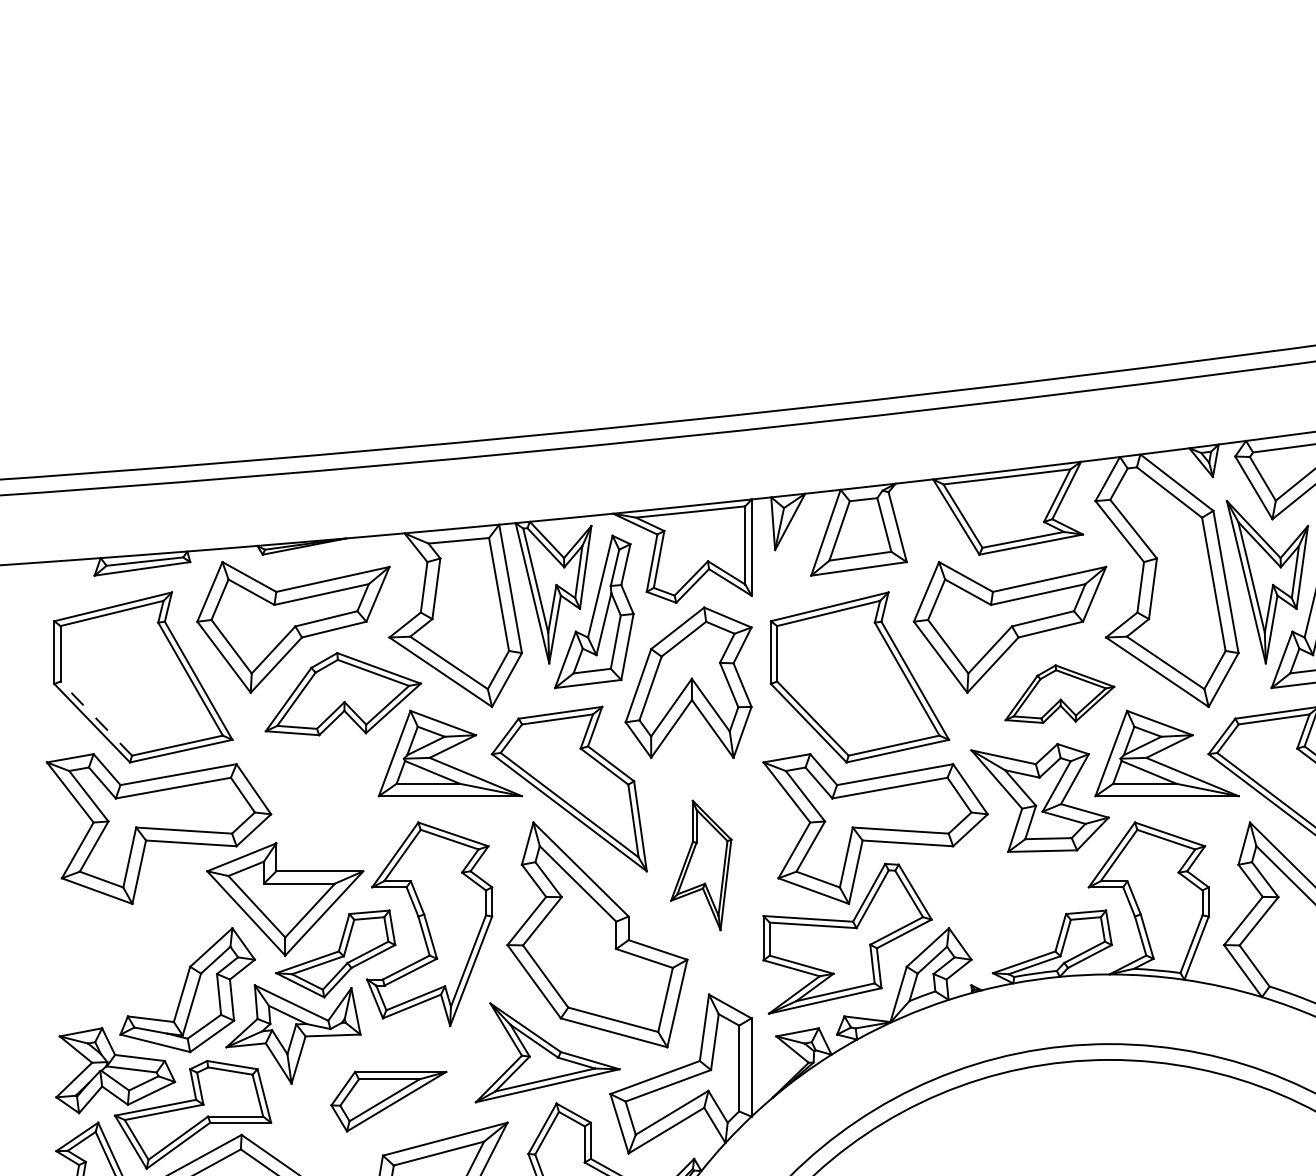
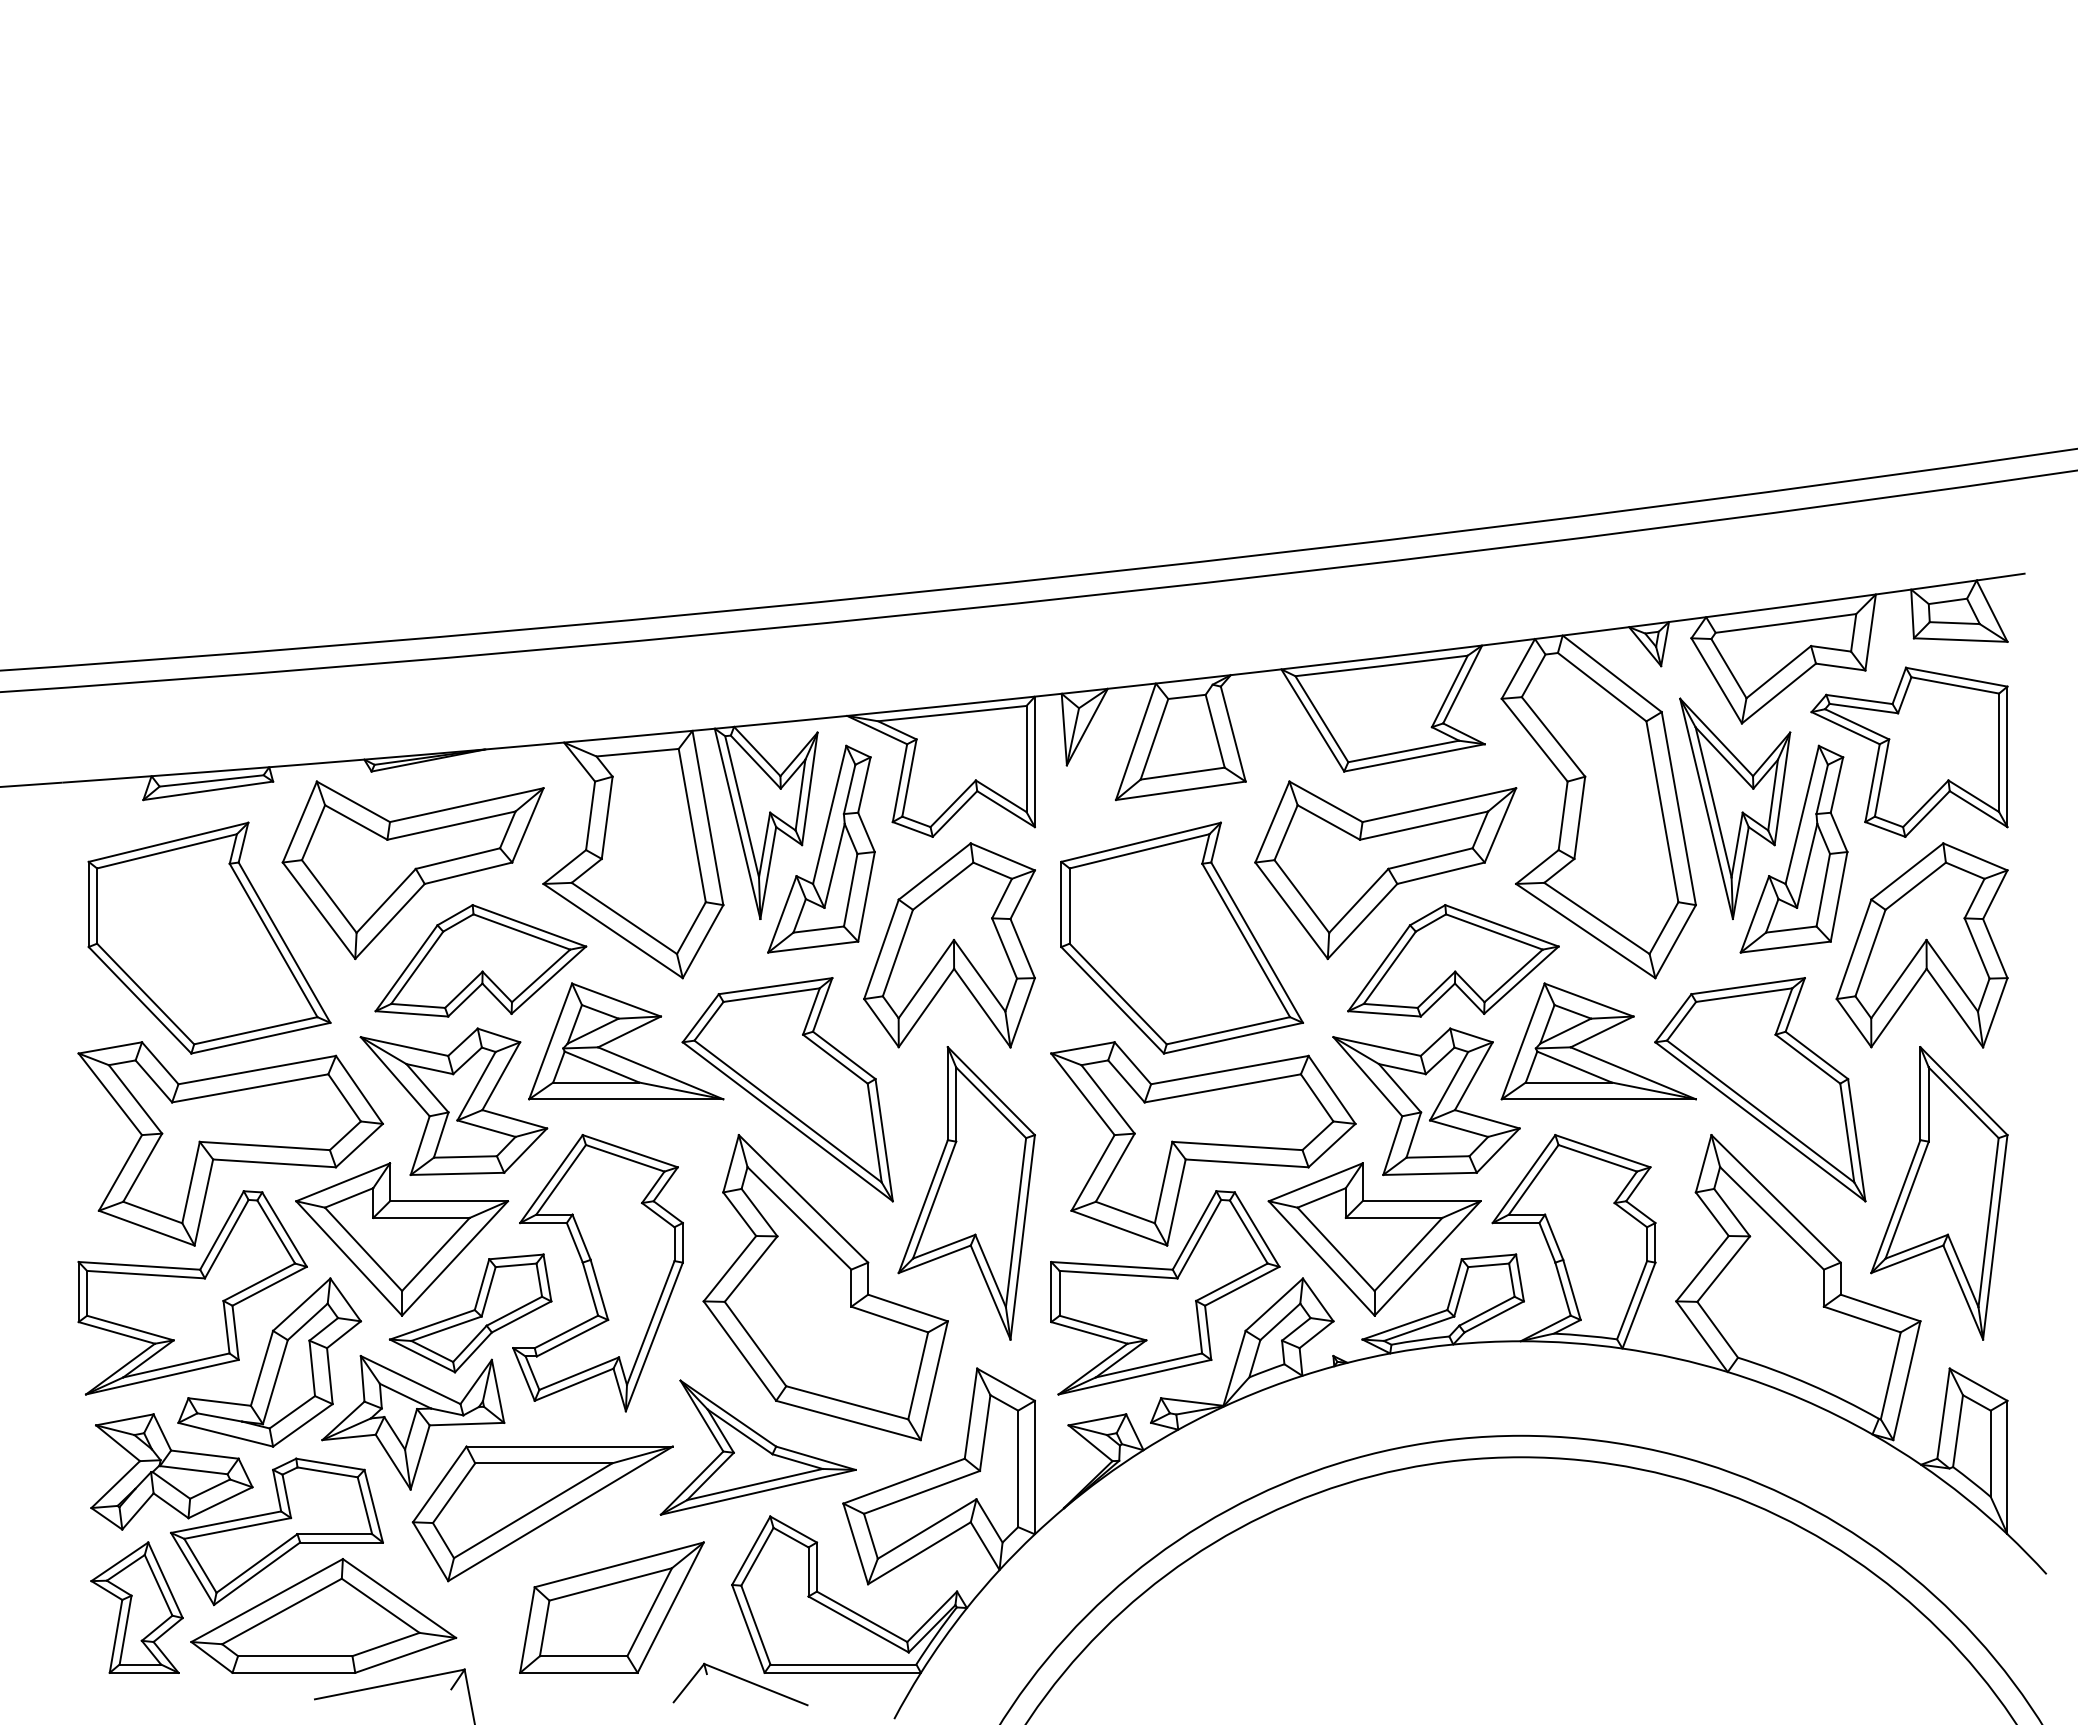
part: (1059, 693) -> (1453, 960), size x1.43
line: (96, 718) -> (145, 994), dashed -> solid
part: (323, 797) -> (453, 1101), added
part: (701, 865) -> (966, 1193), size x1.67
part: (1001, 899) -> (1374, 1239), added
part: (130, 938) -> (192, 1292), added
part: (388, 1101) -> (542, 1513), size x1.67

